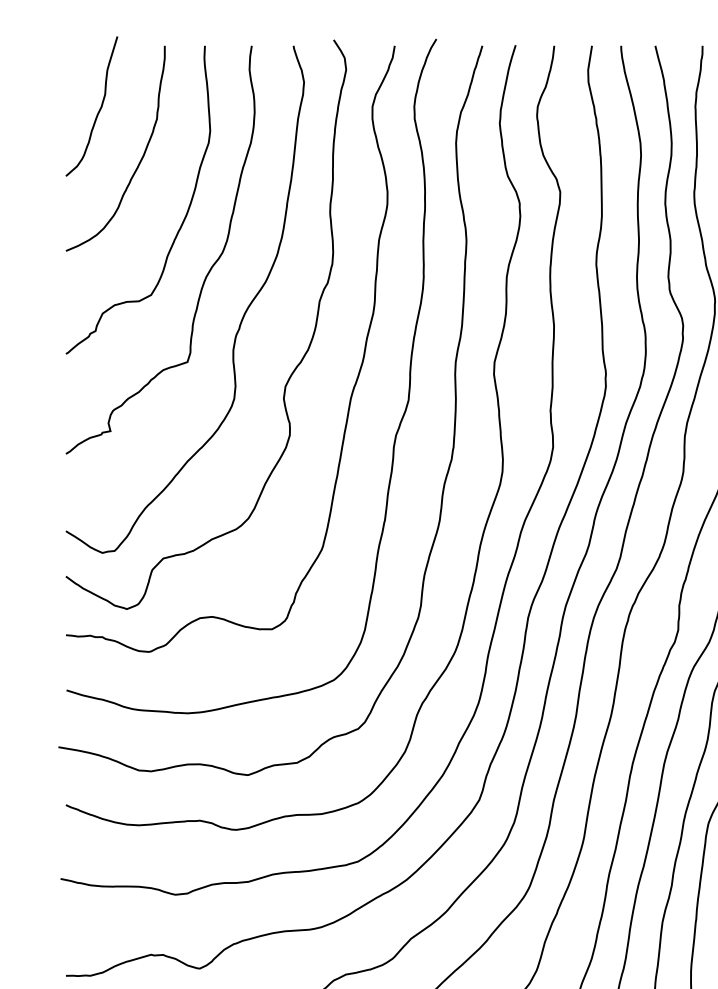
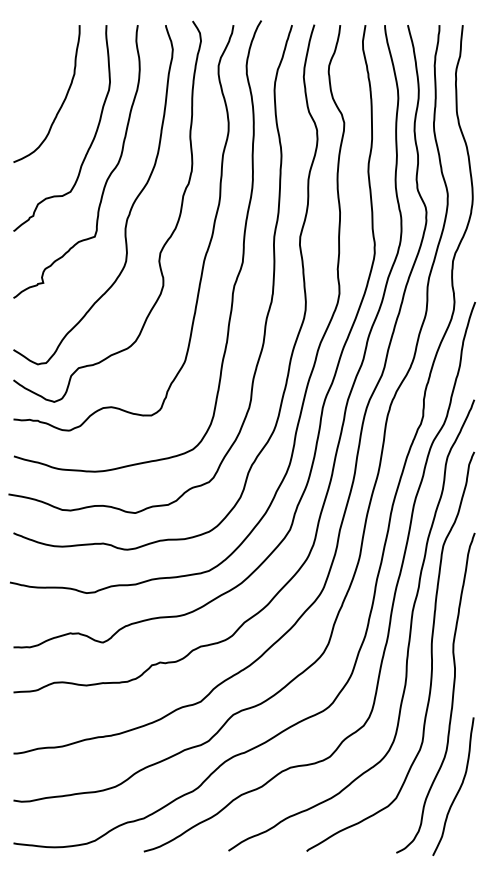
curve: (98, 109) -> (35, 67), removed

